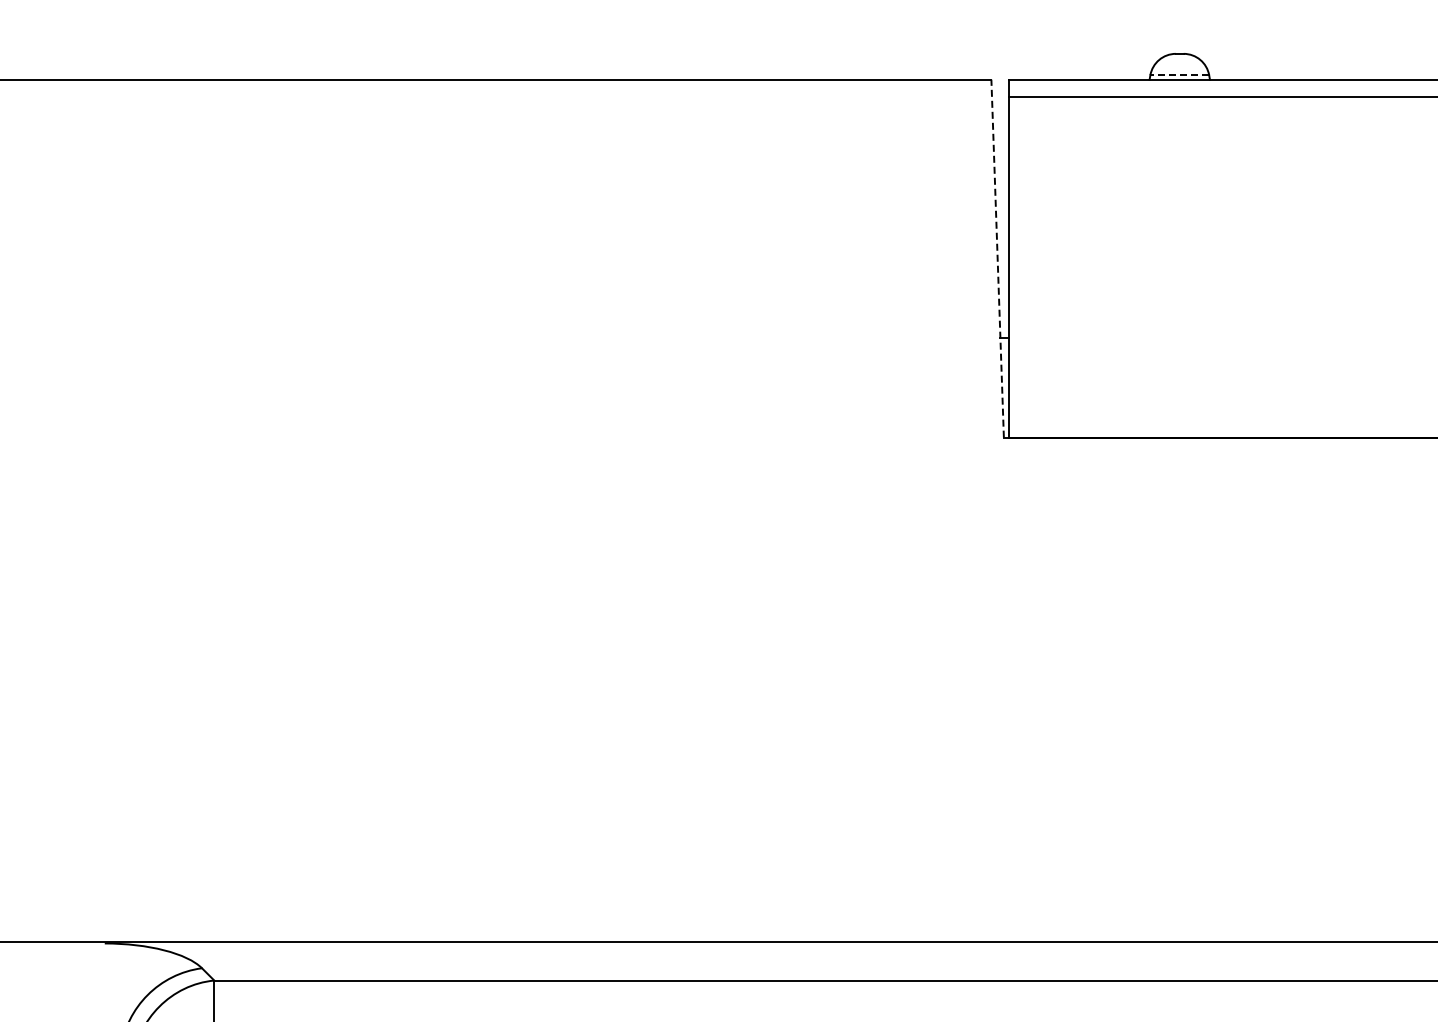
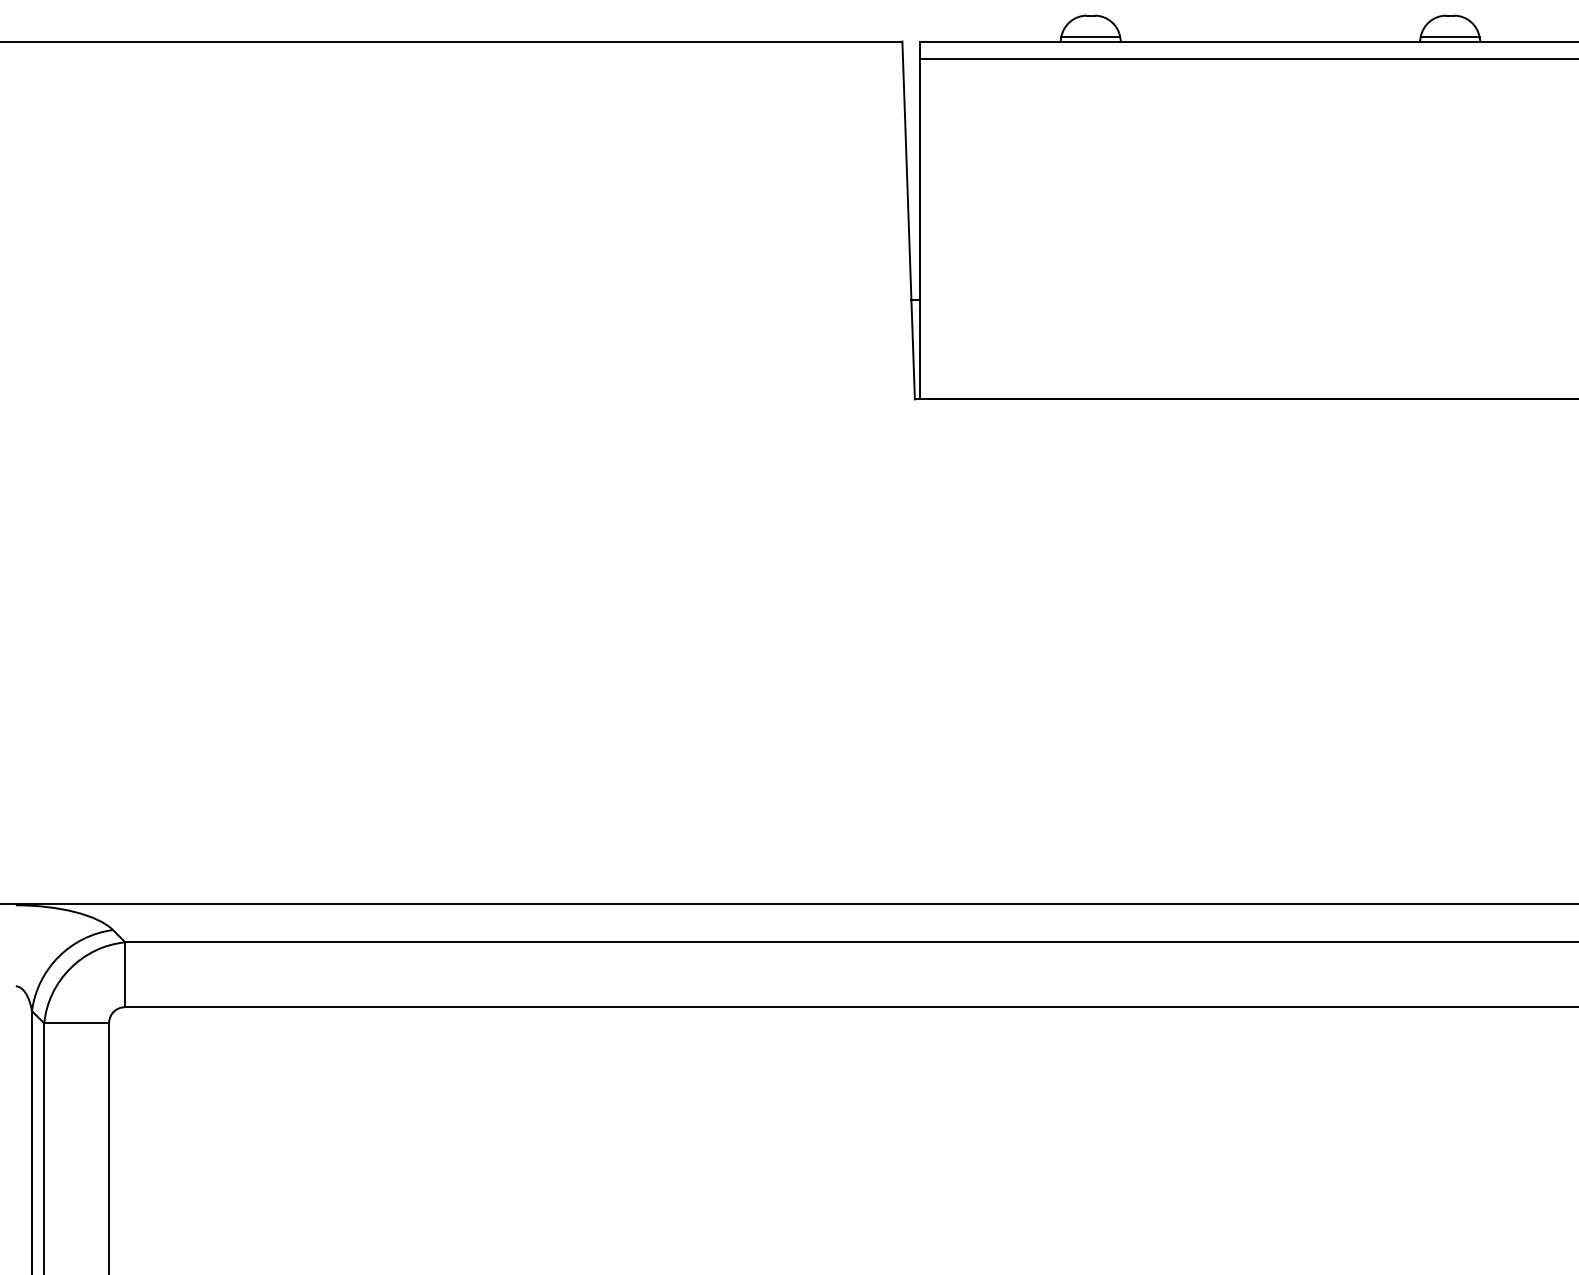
line: (1179, 75) -> (1090, 37), dashed -> solid
line: (997, 257) -> (908, 219), dashed -> solid

